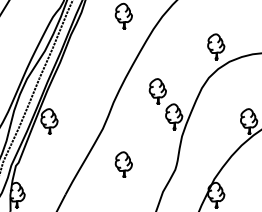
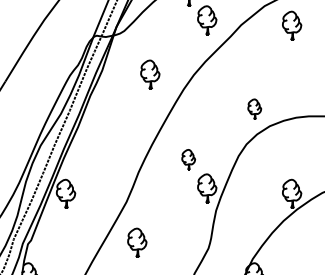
part: (215, 47) -> (254, 109), size x0.7
part: (157, 91) -> (188, 159), size x0.7
part: (124, 164) -> (137, 242), moved

